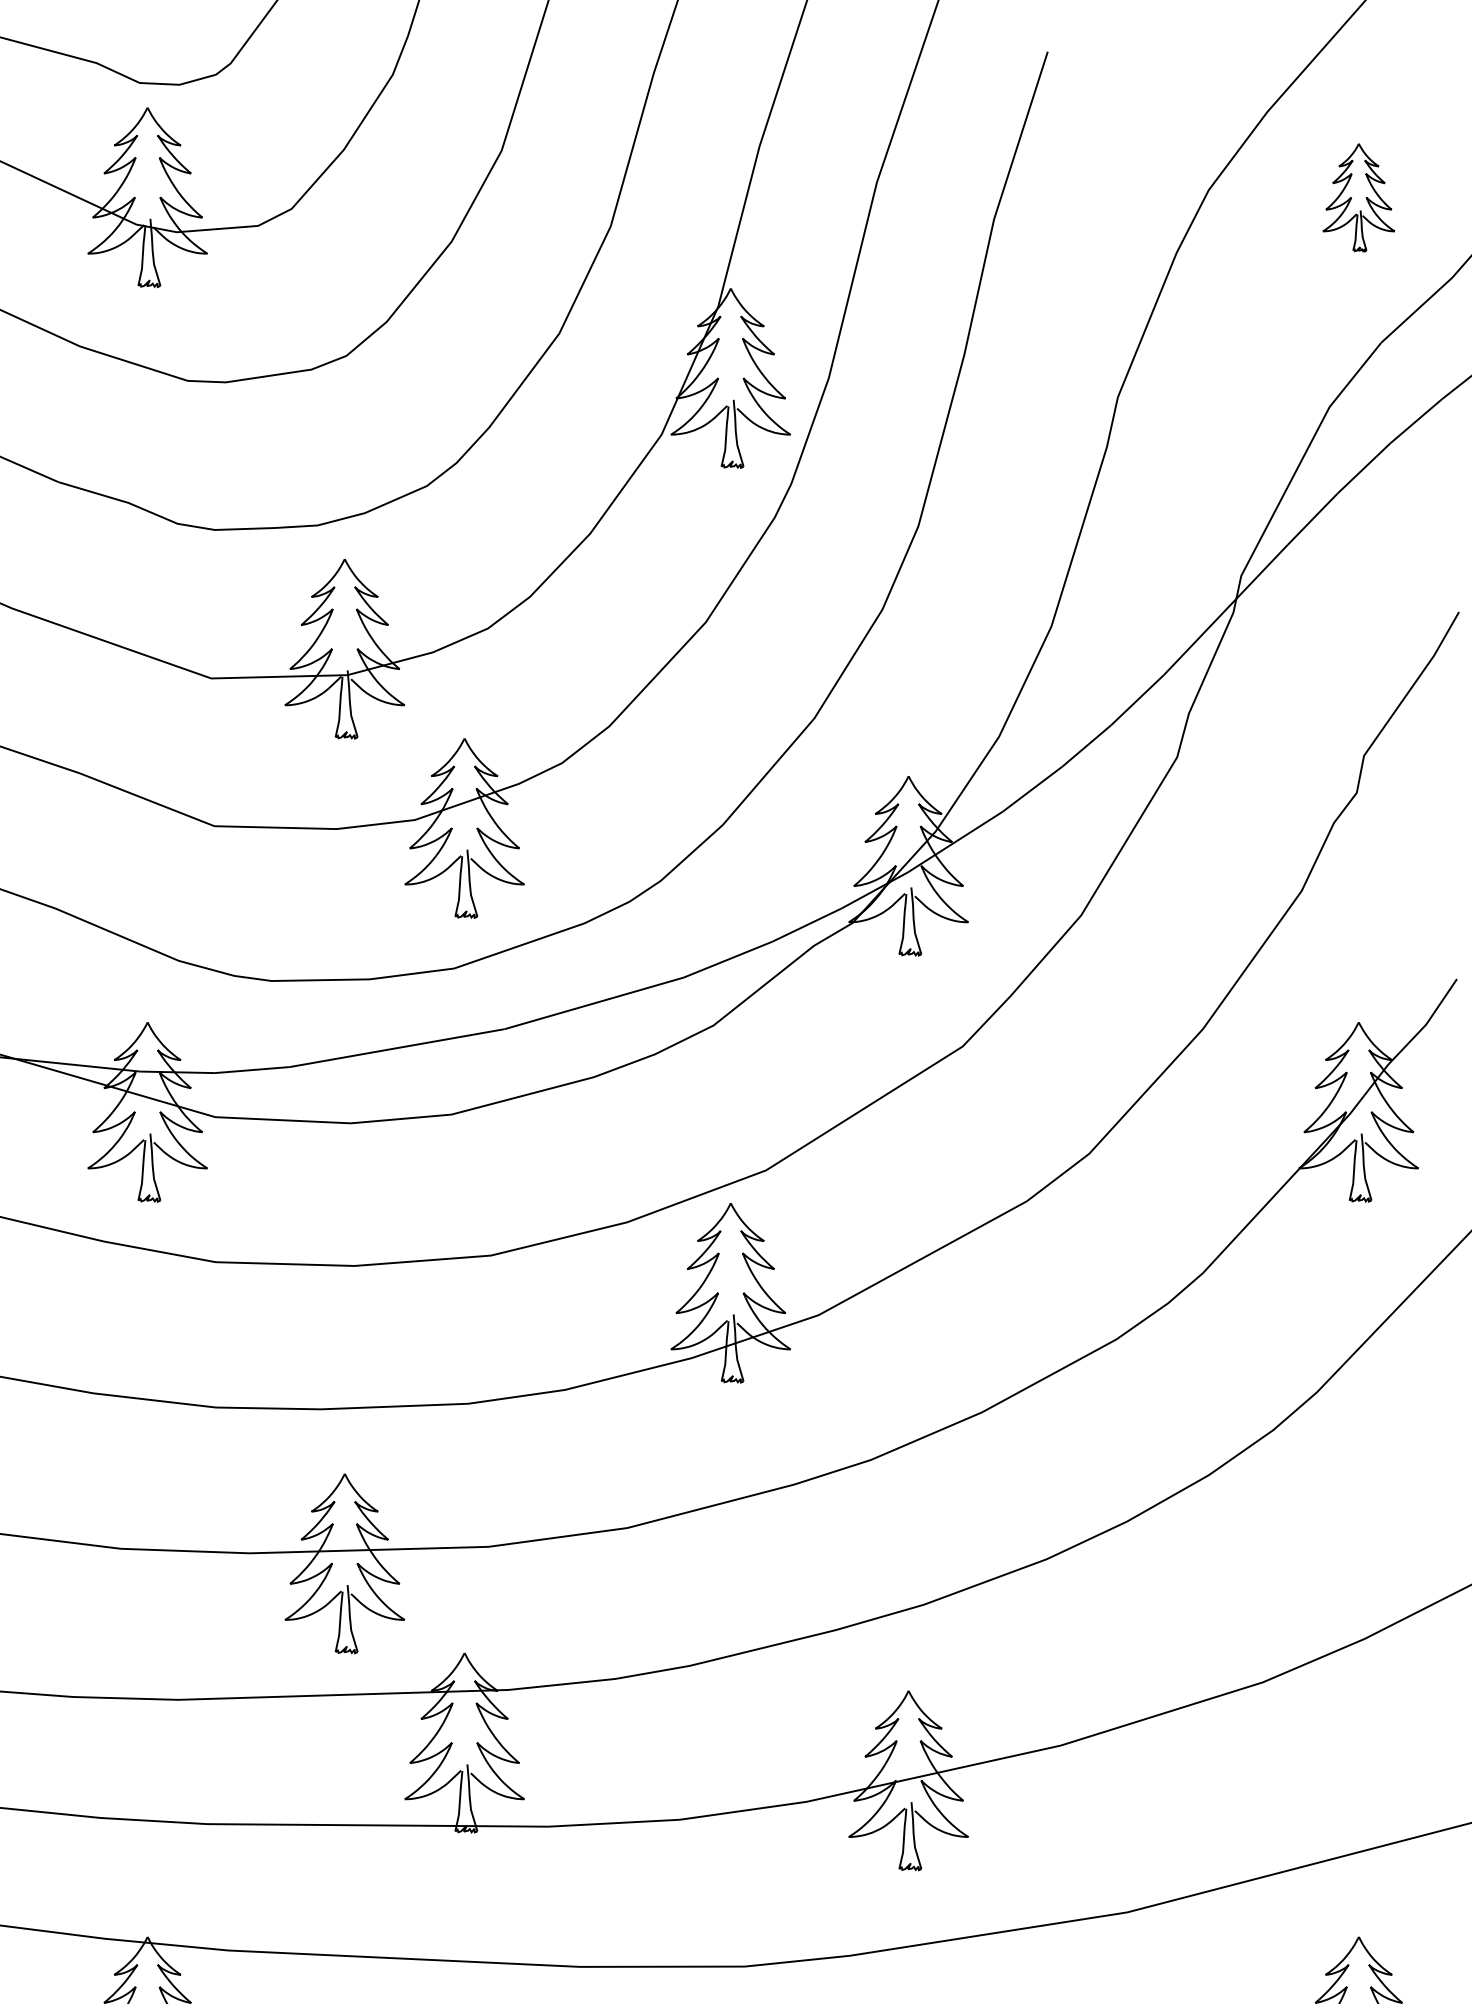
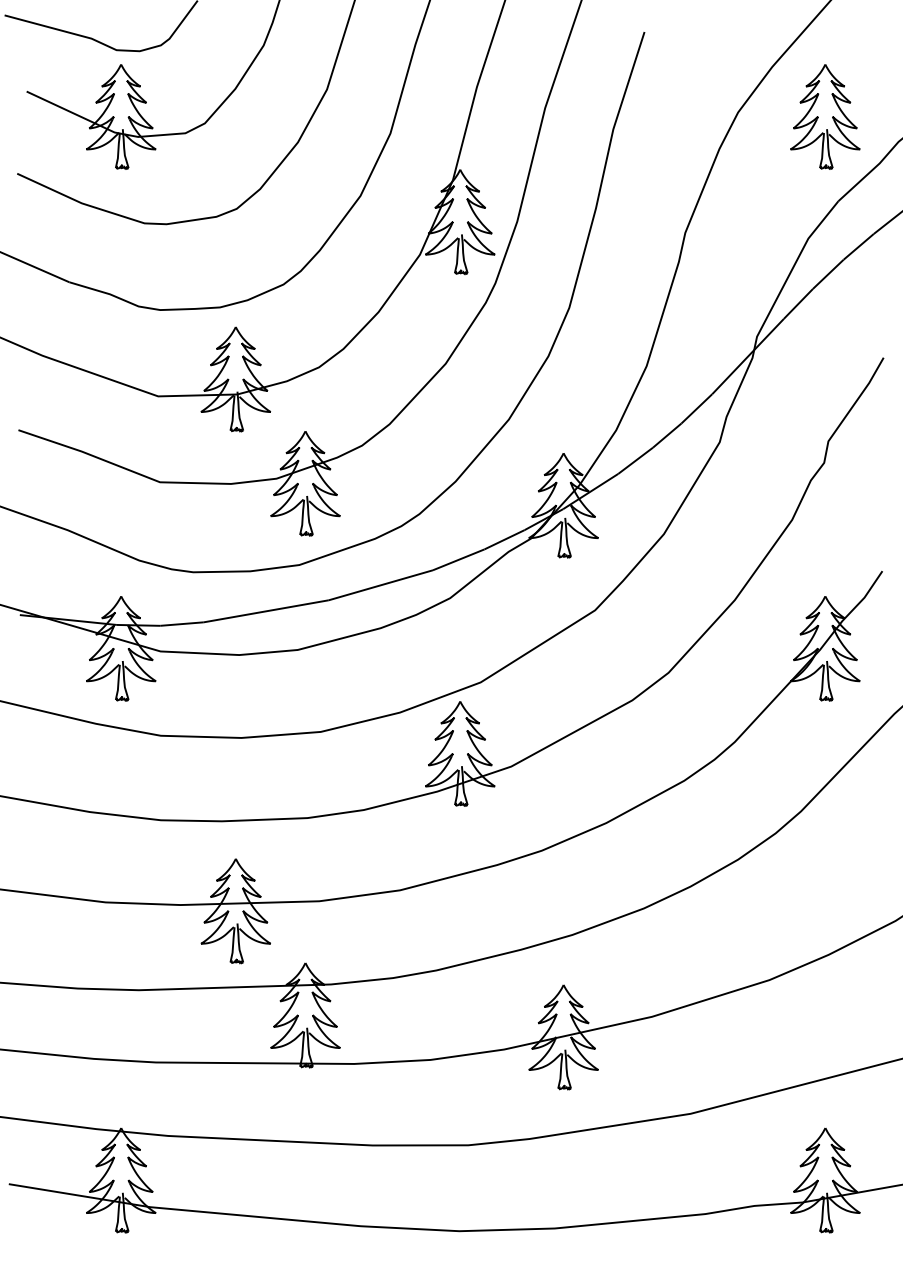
part: (1359, 197) -> (825, 116), size x1.67

